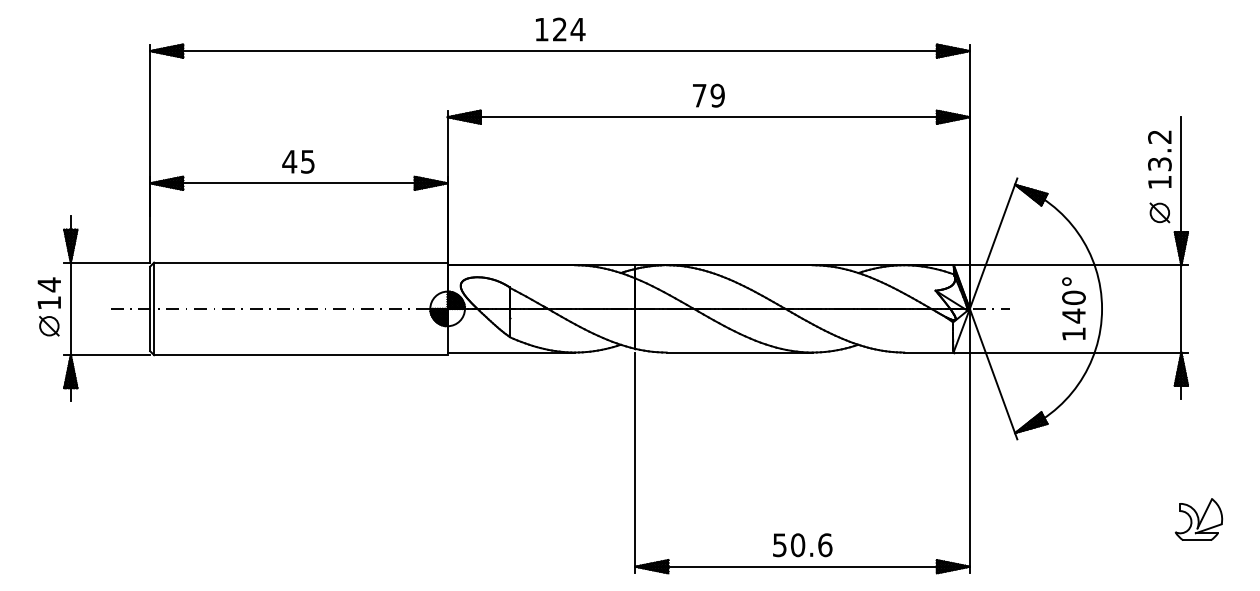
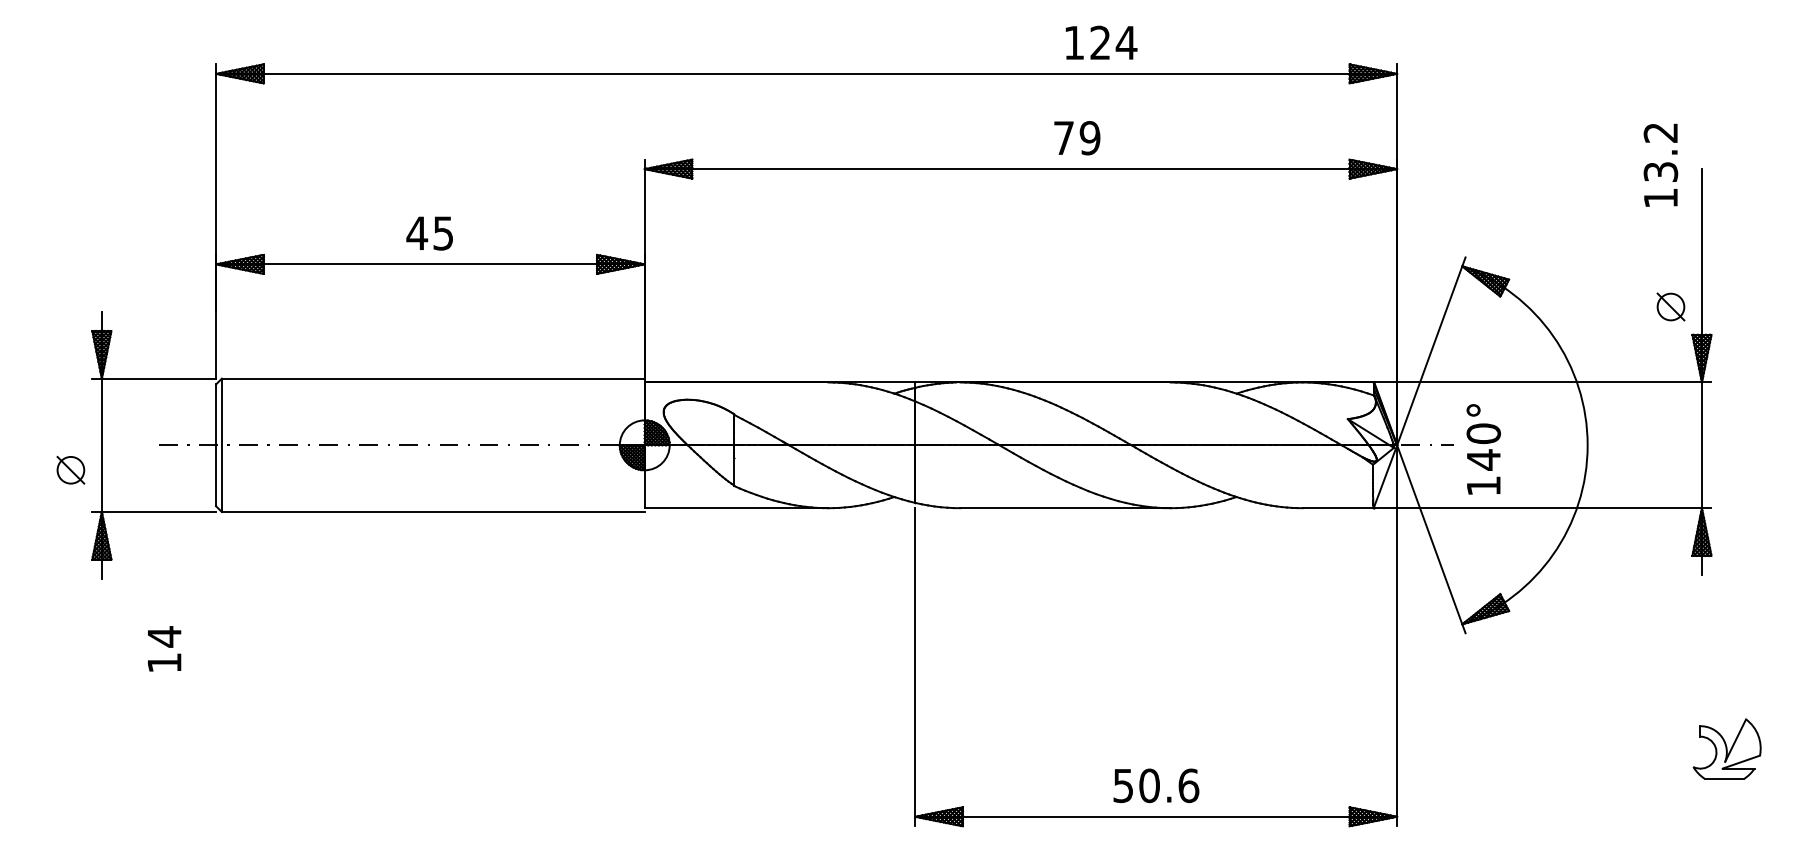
text: (560, 29) -> (1101, 42), moved
text: (708, 95) -> (1076, 137), moved
text: (1159, 159) -> (1660, 165), moved
text: (48, 292) -> (163, 647), moved
text: (1073, 308) -> (1483, 449), moved

